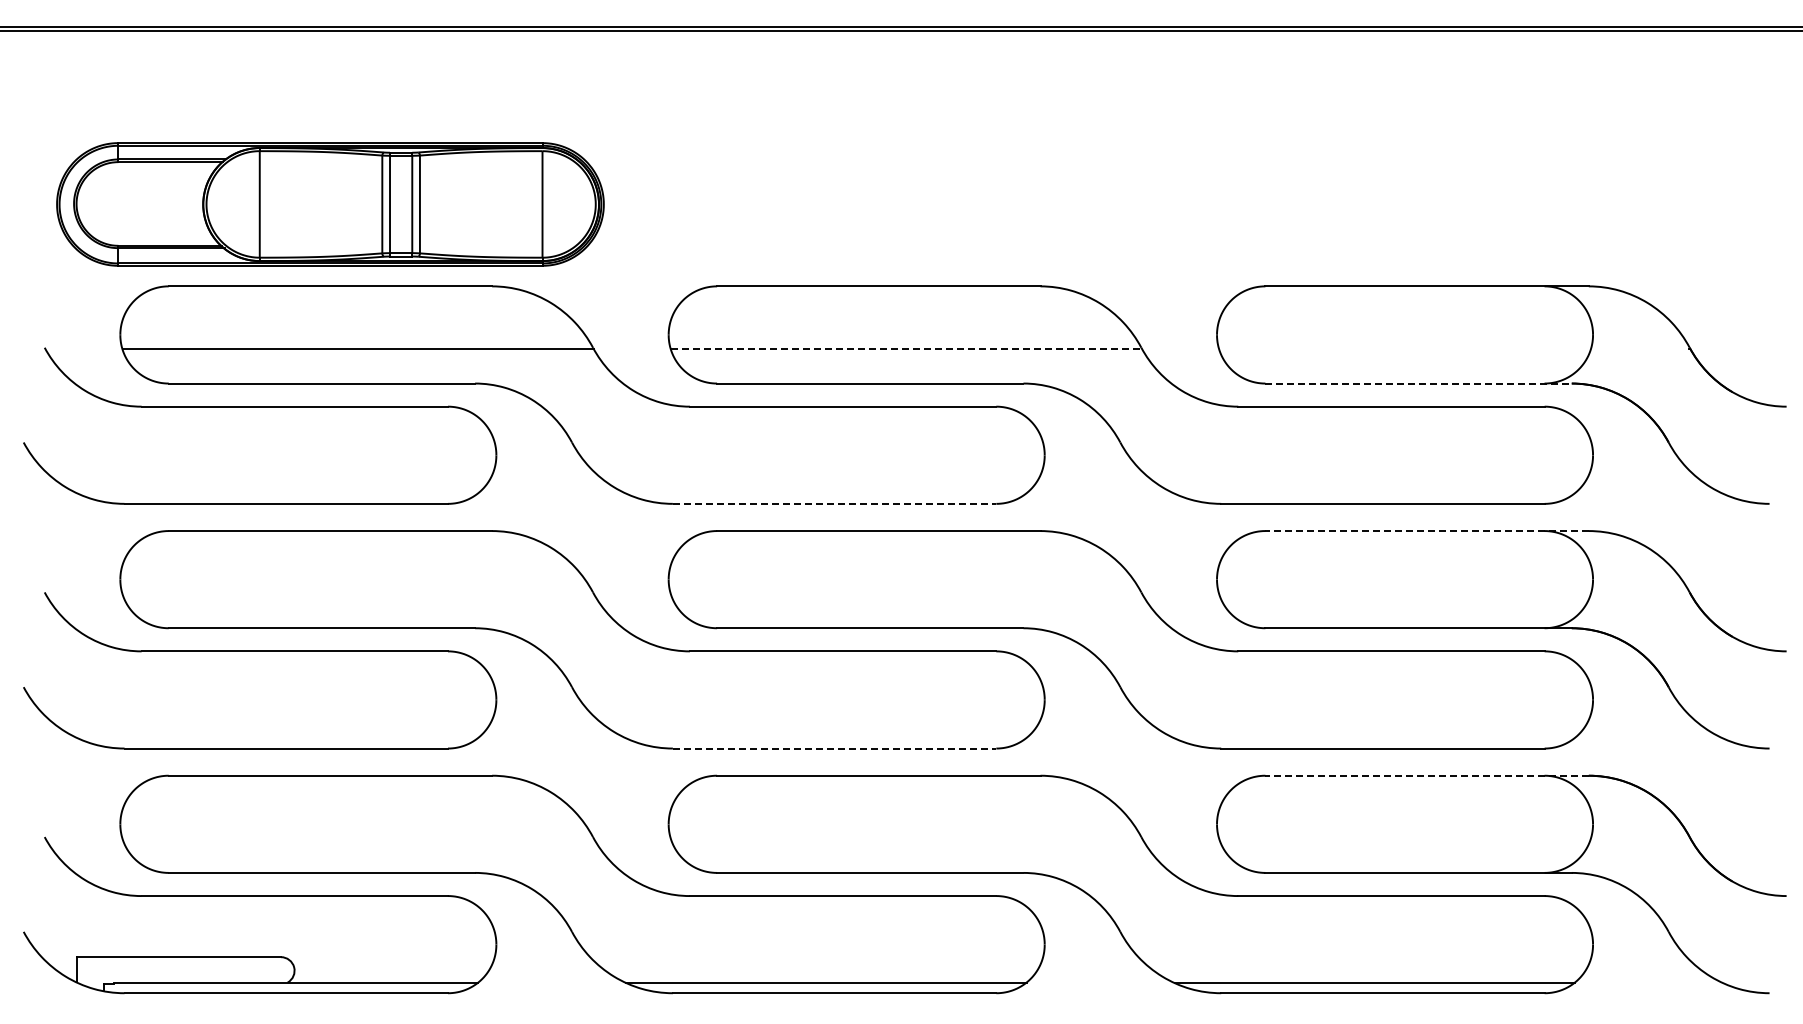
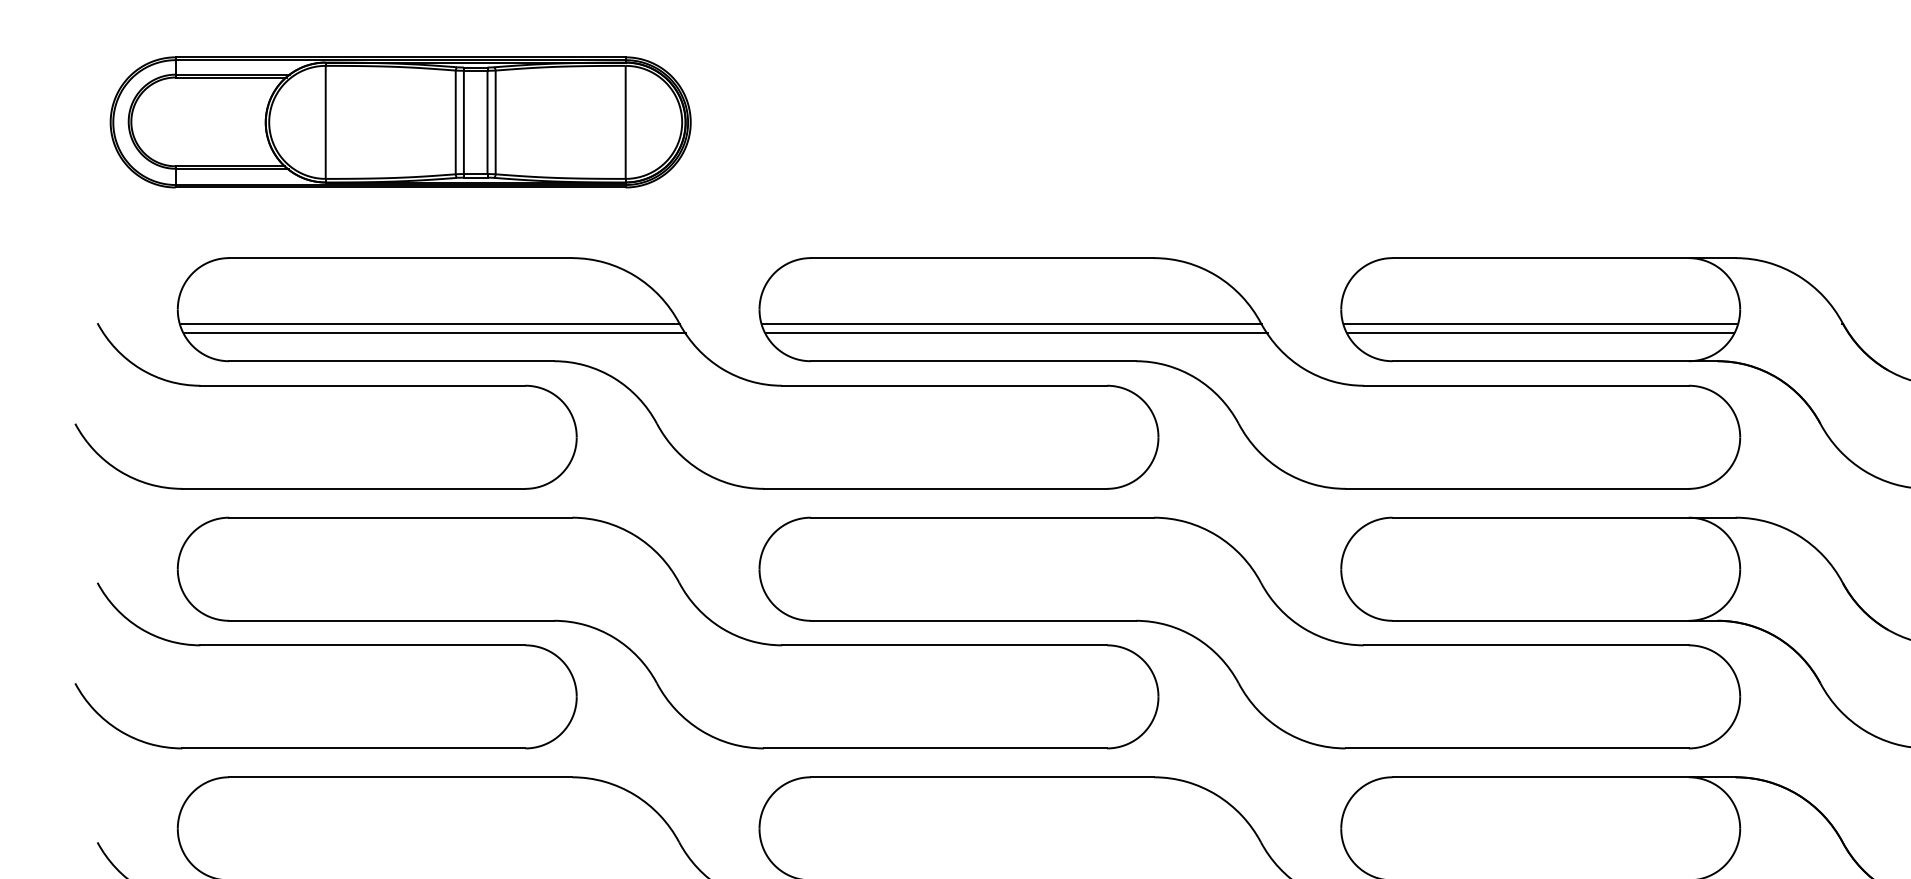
part: (330, 204) -> (400, 122), moved
line: (906, 348) -> (1011, 324), dashed -> solid
line: (1404, 348) -> (1540, 324), added
line: (362, 357) -> (434, 333), added
line: (910, 357) -> (1016, 333), added
line: (1404, 357) -> (1540, 333), added
line: (1419, 383) -> (1556, 361), dashed -> solid
line: (834, 503) -> (935, 488), dashed -> solid
line: (1427, 531) -> (1564, 518), dashed -> solid
line: (834, 748) -> (935, 748), dashed -> solid
line: (1427, 775) -> (1564, 777), dashed -> solid

